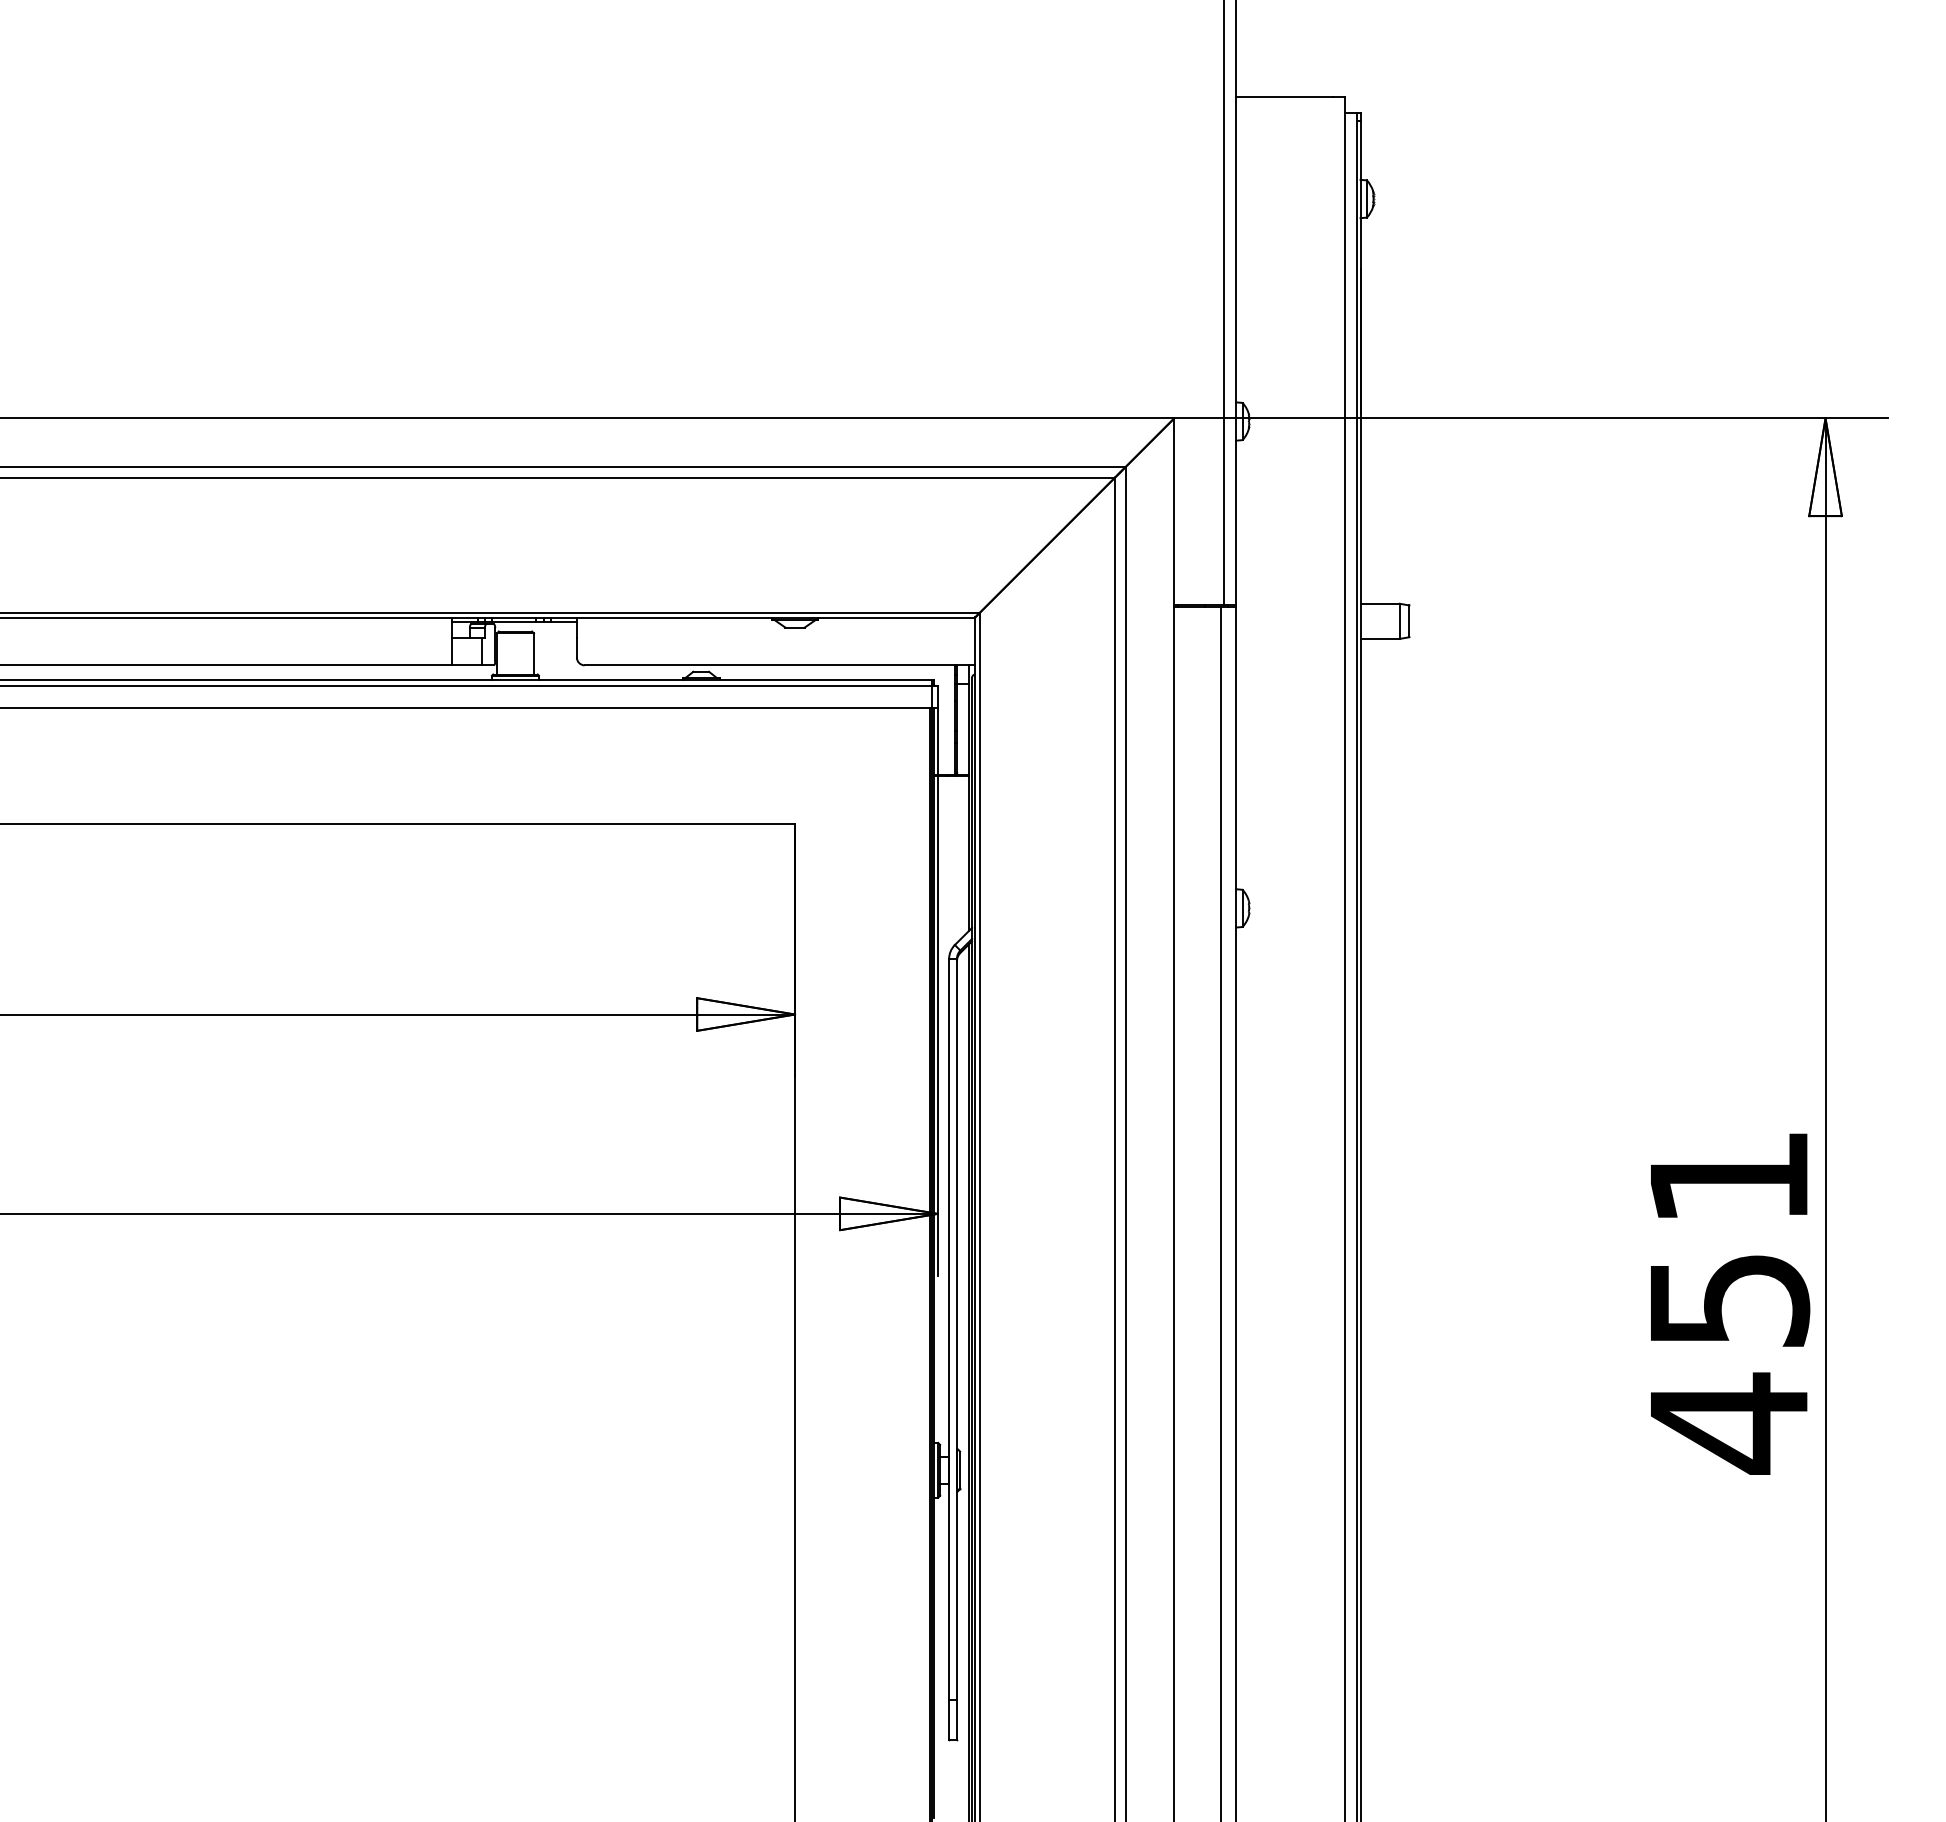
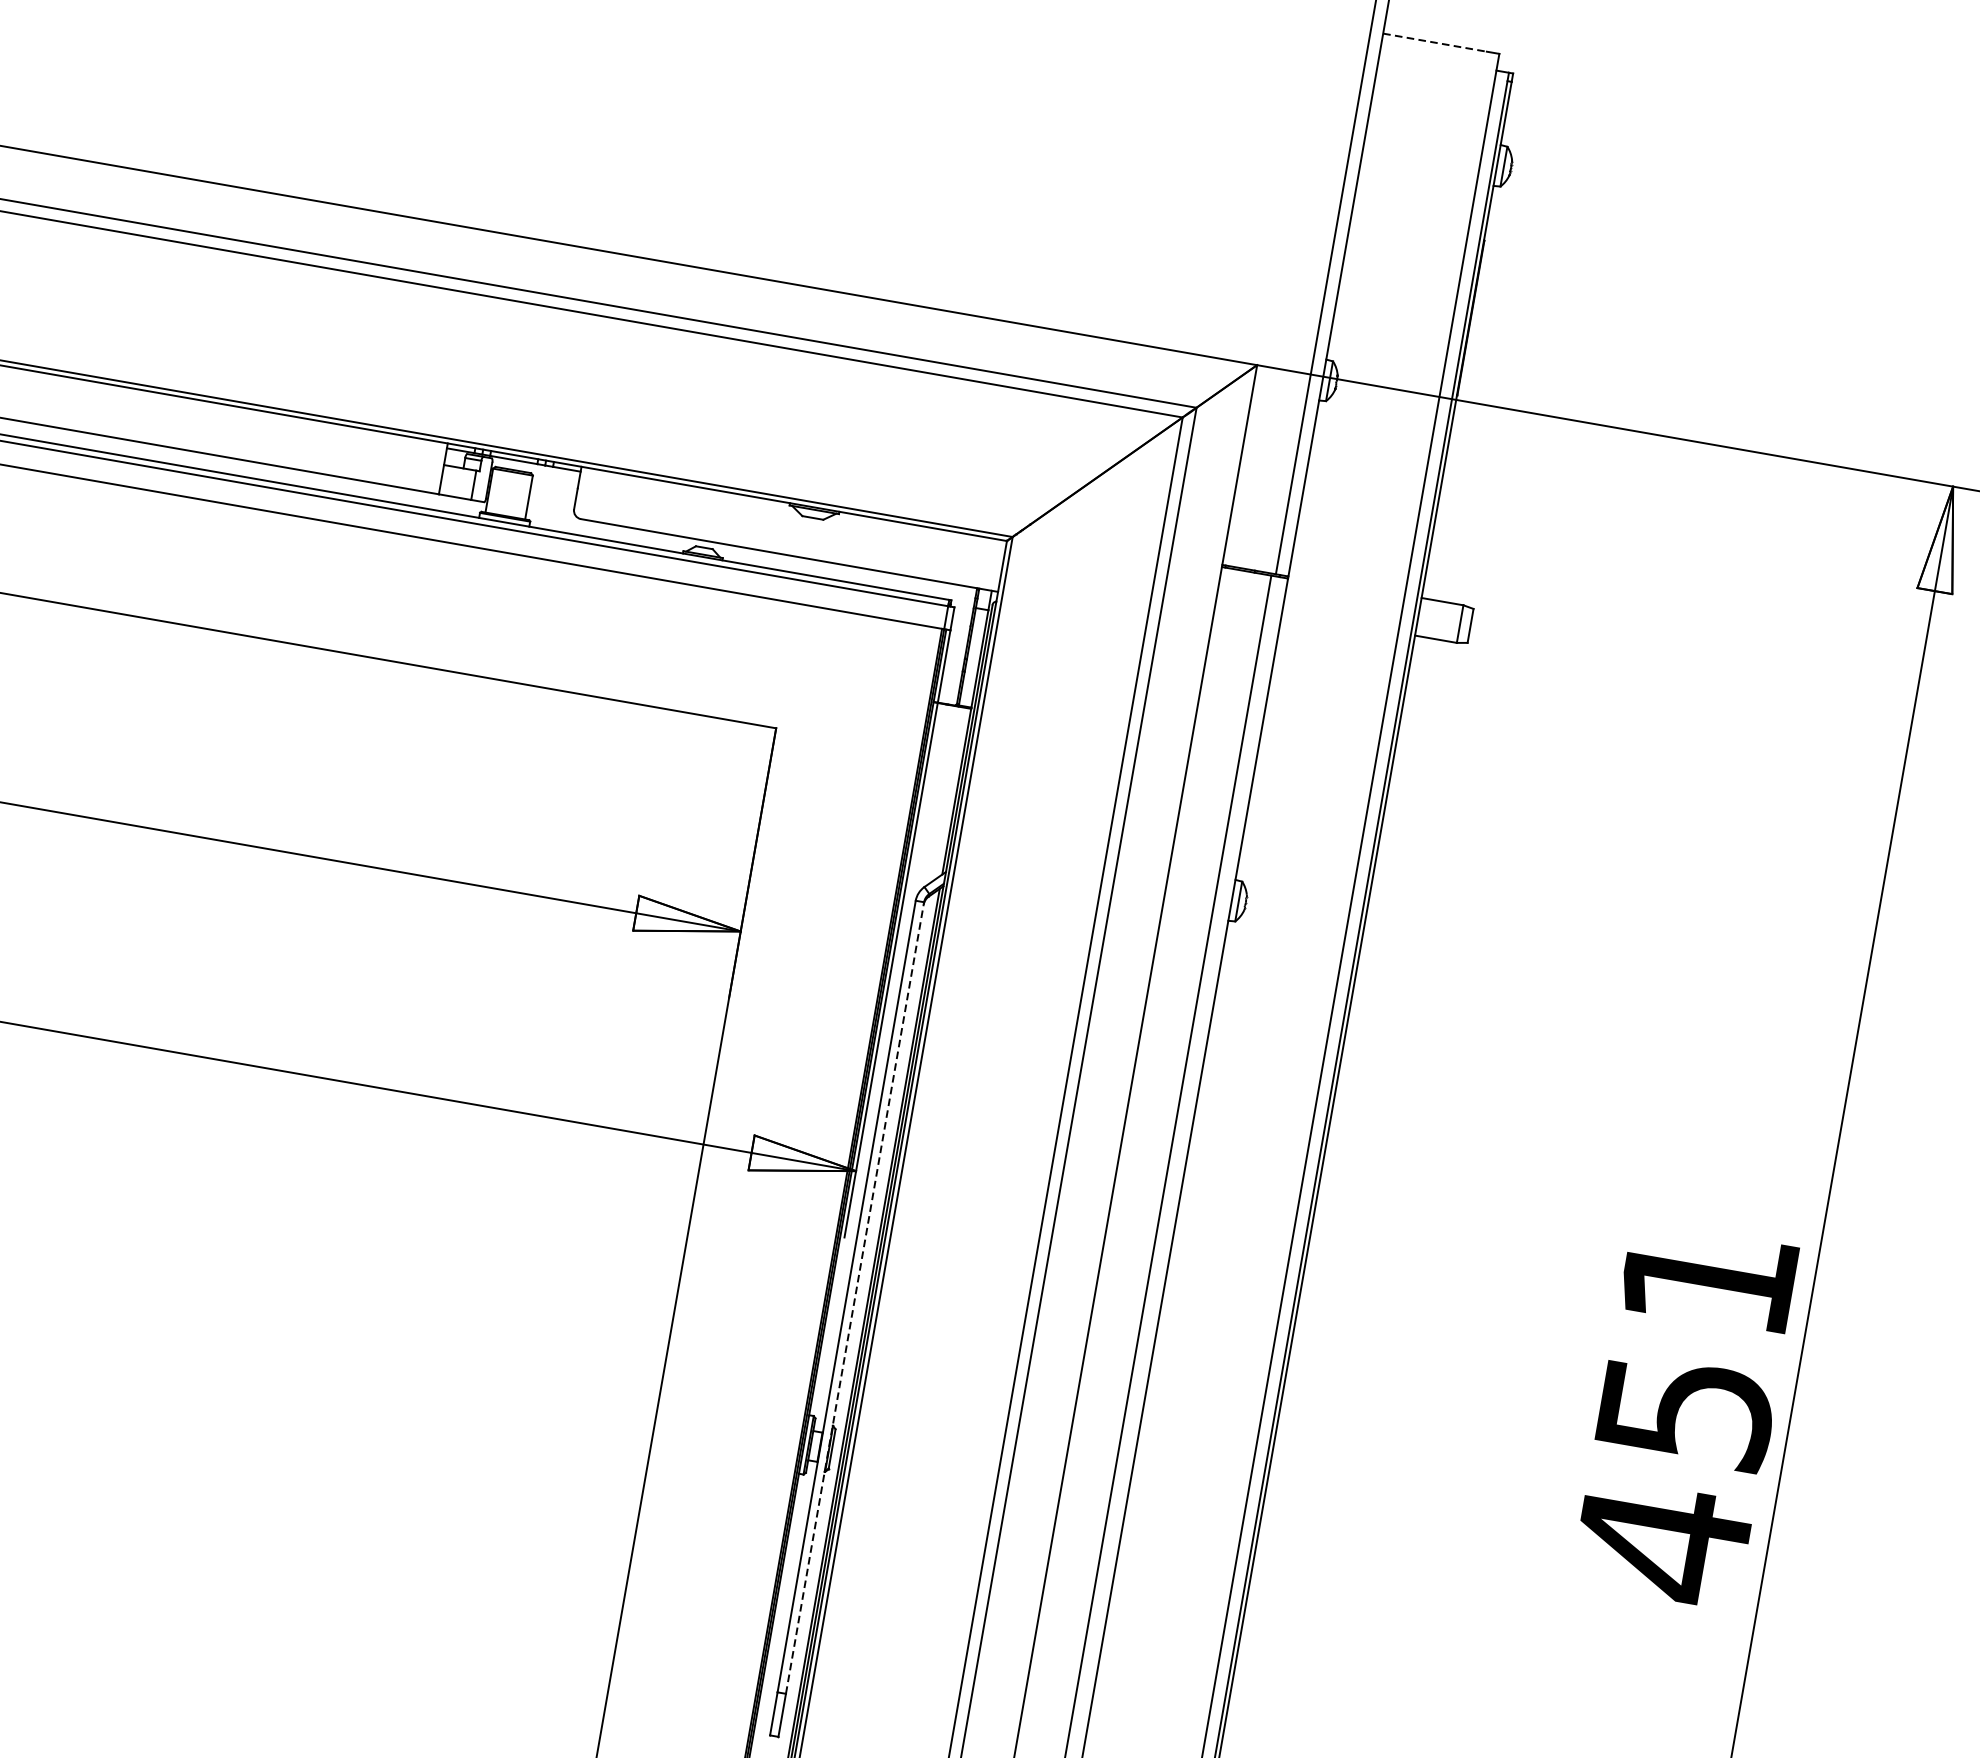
line: (1285, 97) -> (1435, 42), solid -> dashed
line: (956, 1328) -> (854, 1297), solid -> dashed

